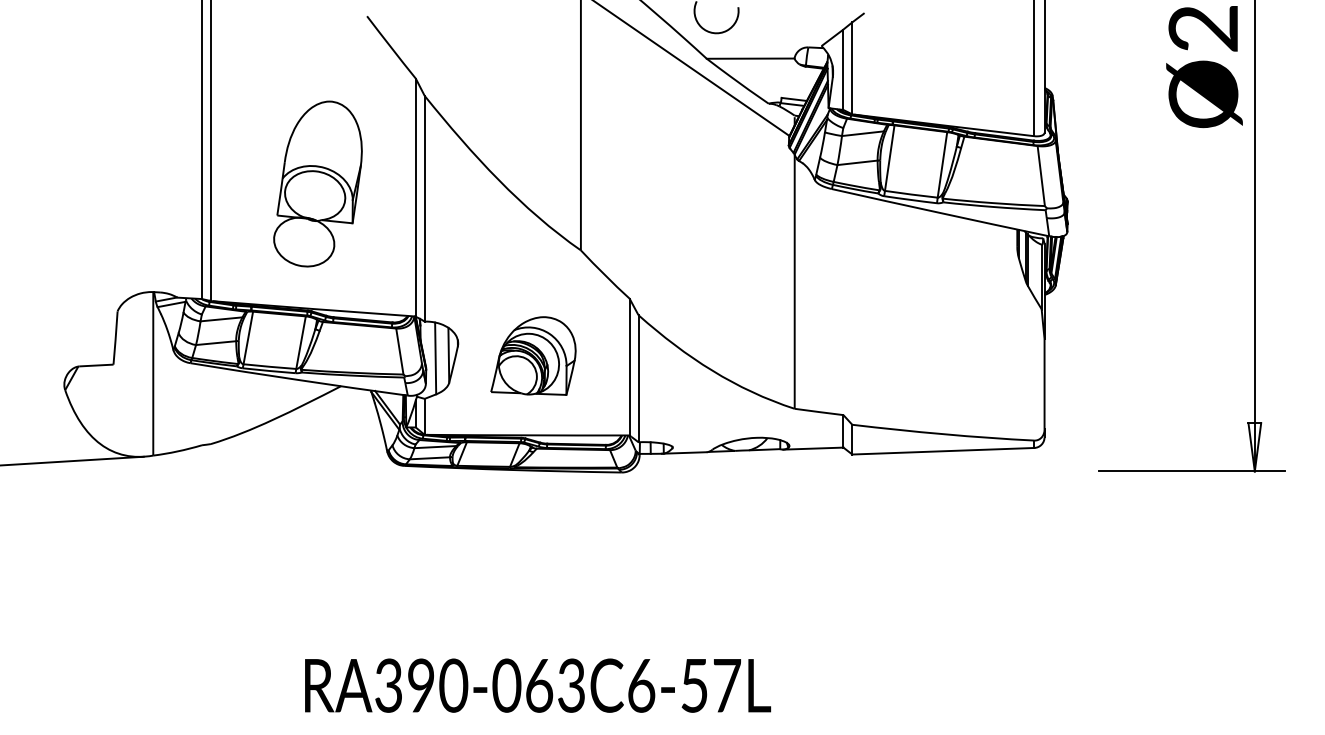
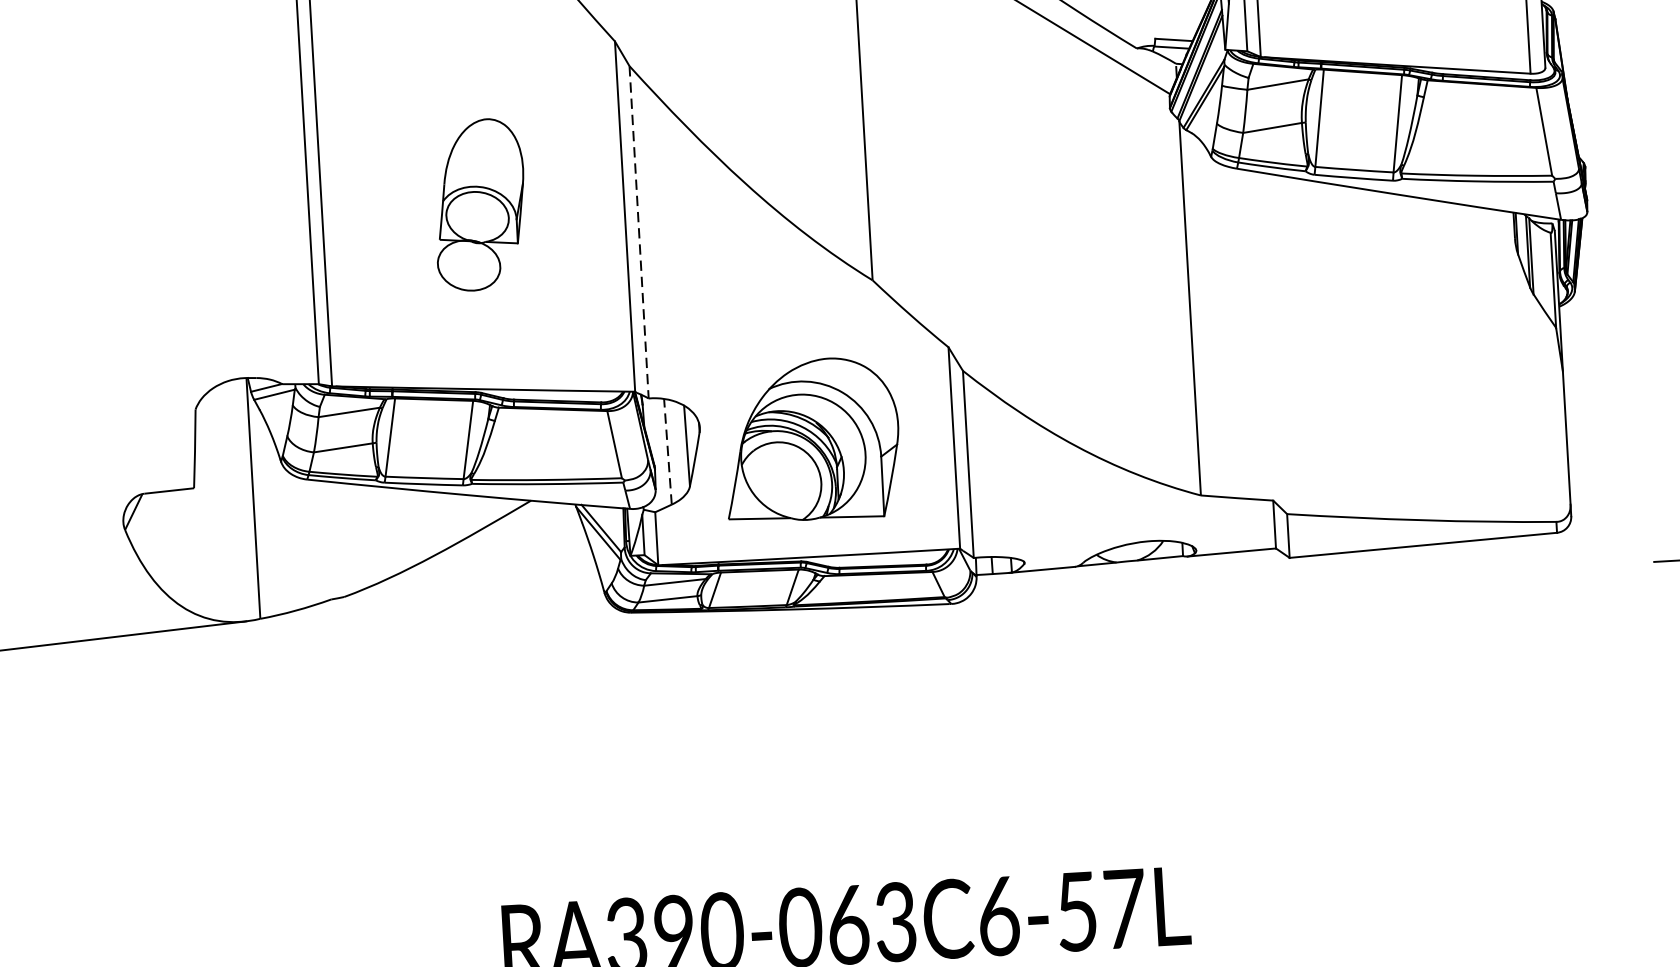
part: (317, 183) -> (479, 204), size x0.7
line: (424, 208) -> (638, 231), solid -> dashed
part: (533, 355) -> (811, 439), size x1.4
line: (435, 358) -> (667, 451), solid -> dashed

